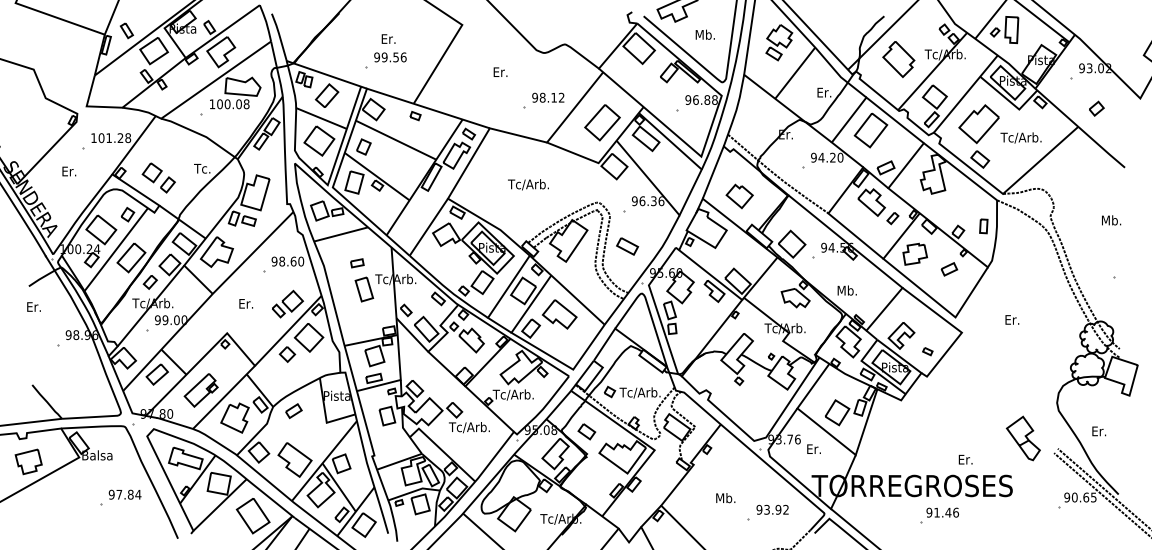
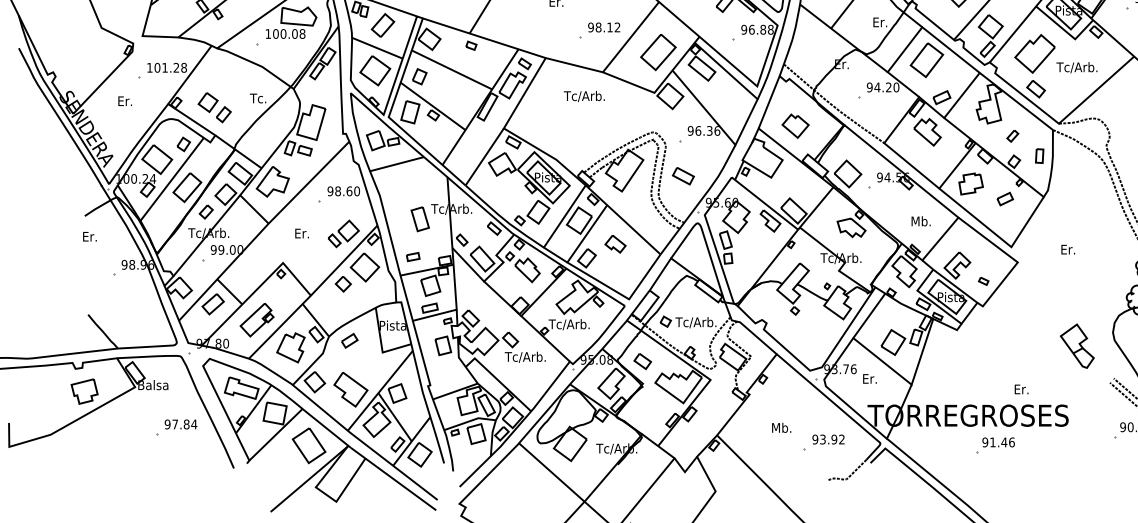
text: (528, 184) -> (584, 96), moved
part: (892, 218) -> (1012, 136), moved
part: (357, 263) -> (413, 257), moved
text: (846, 290) -> (920, 221), moved
part: (559, 314) -> (615, 244), size x0.6
part: (1022, 438) -> (1076, 346), moved

